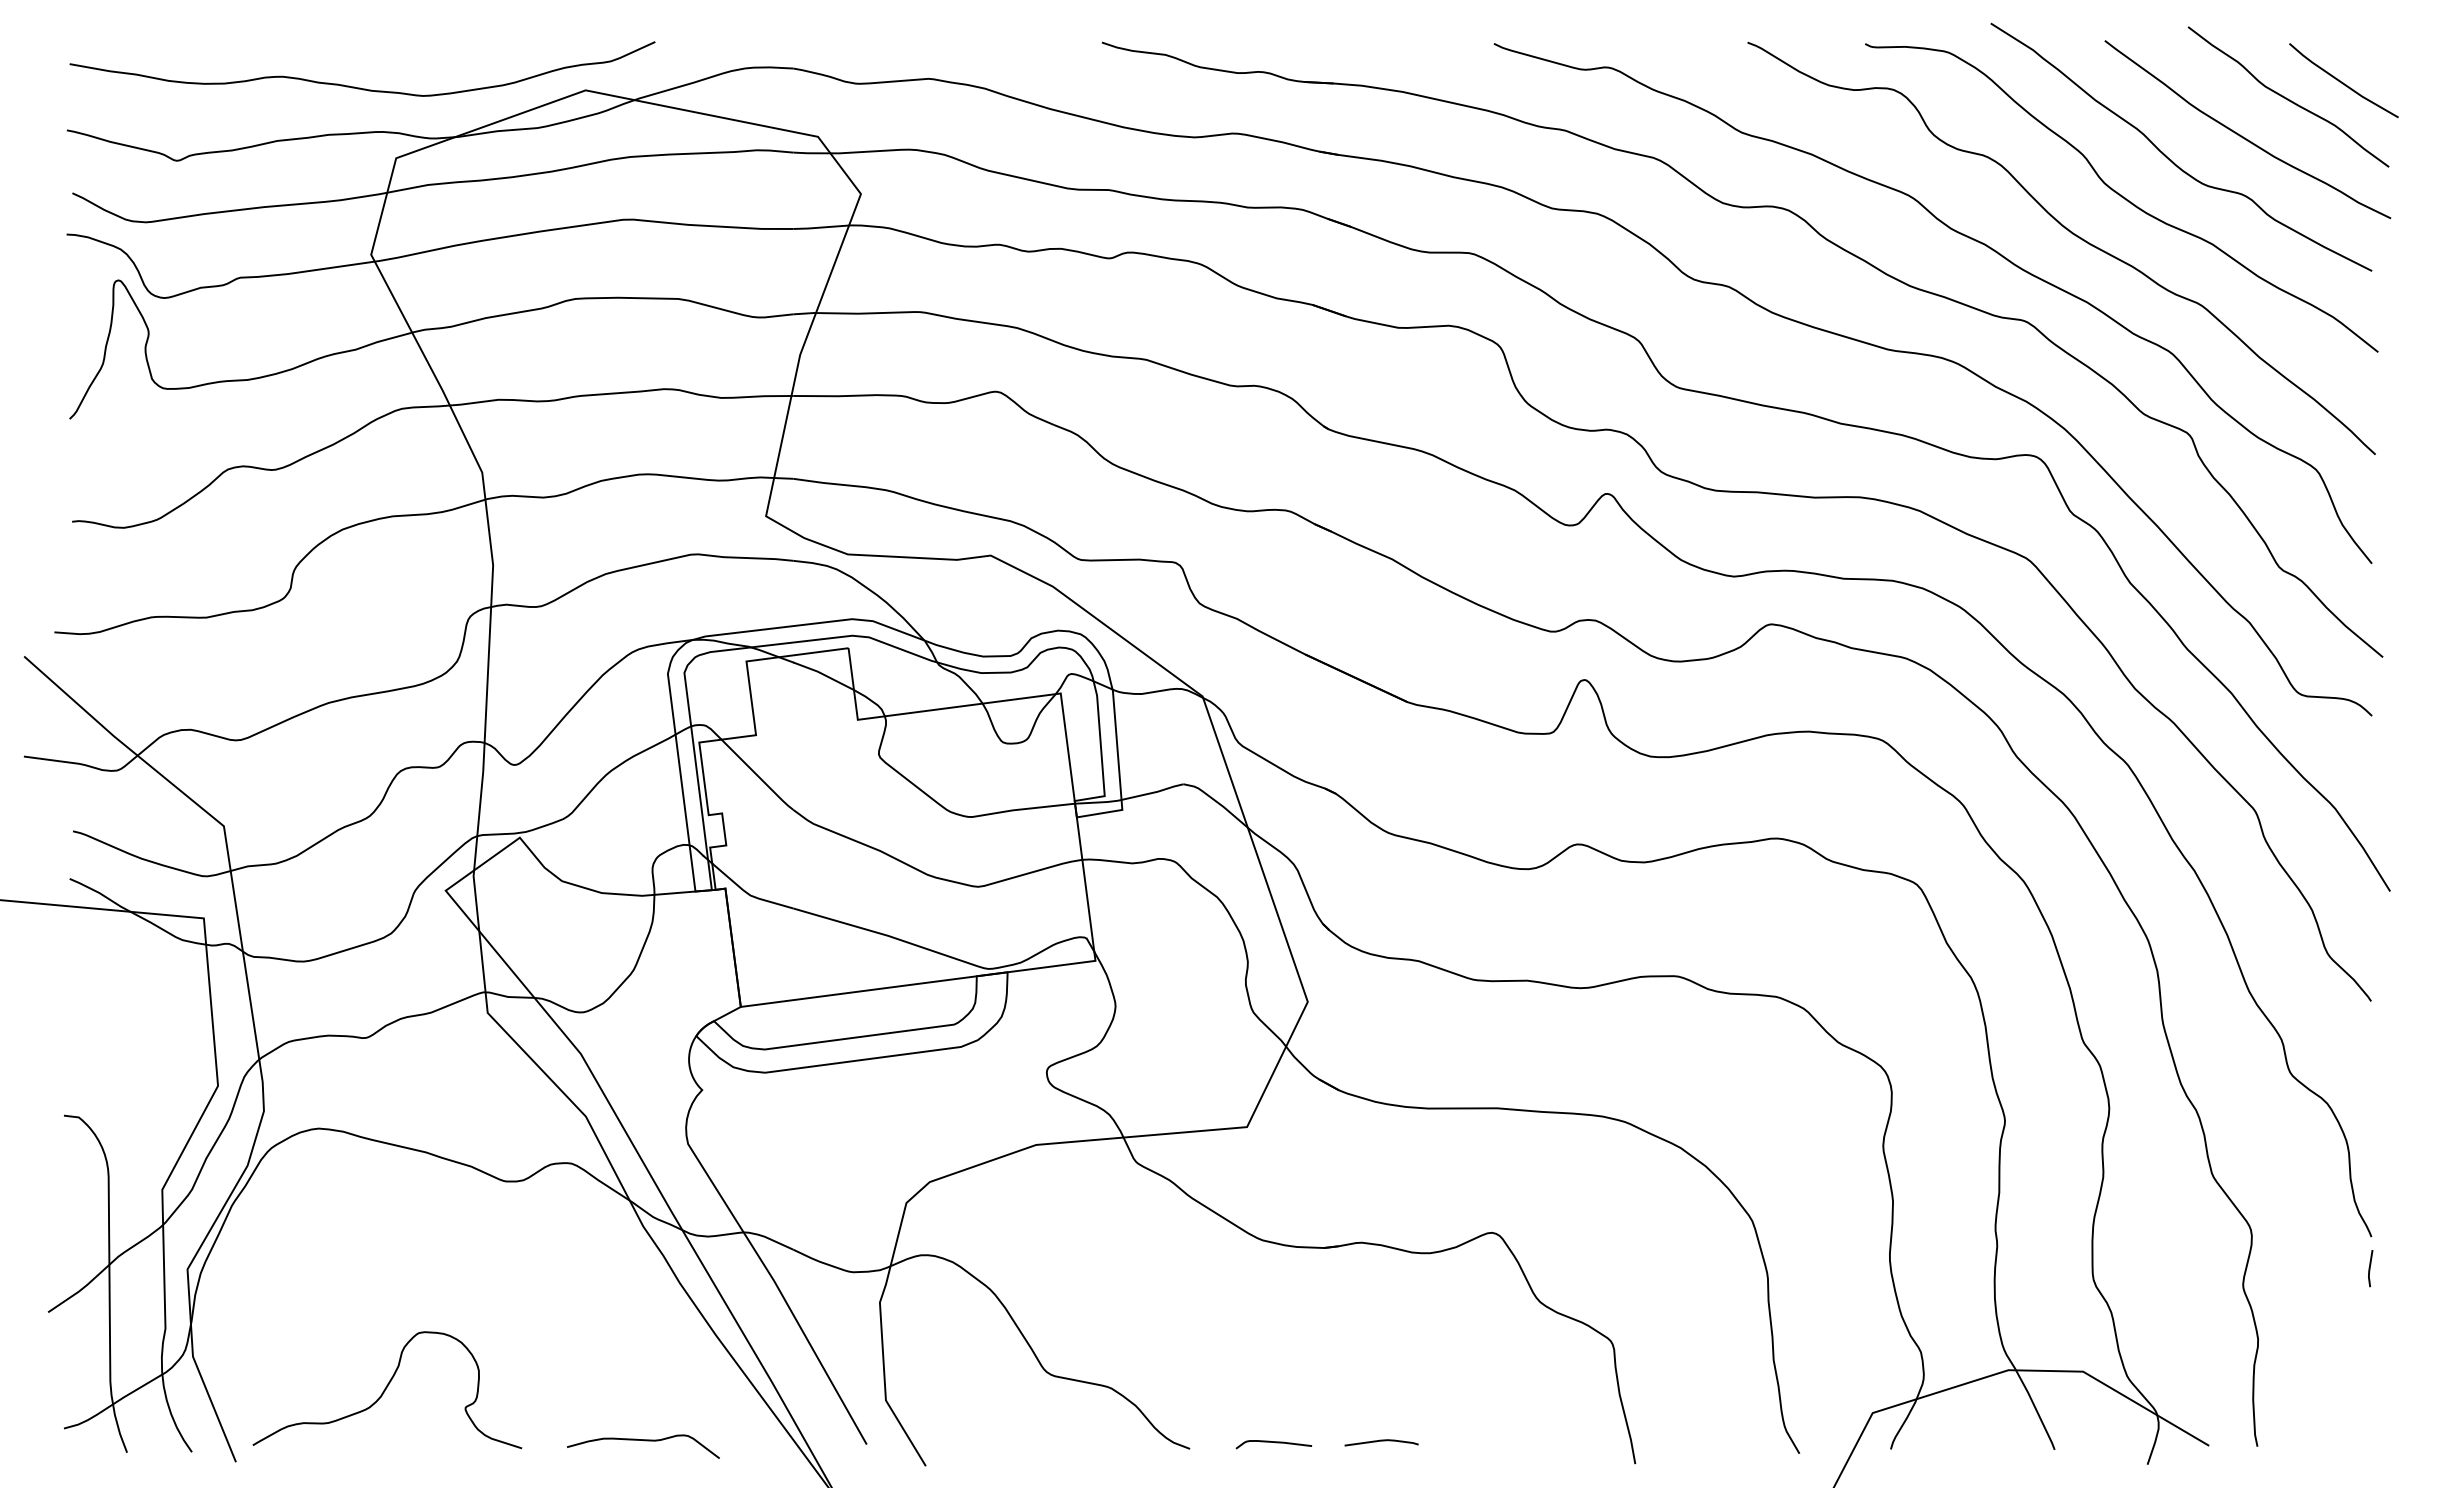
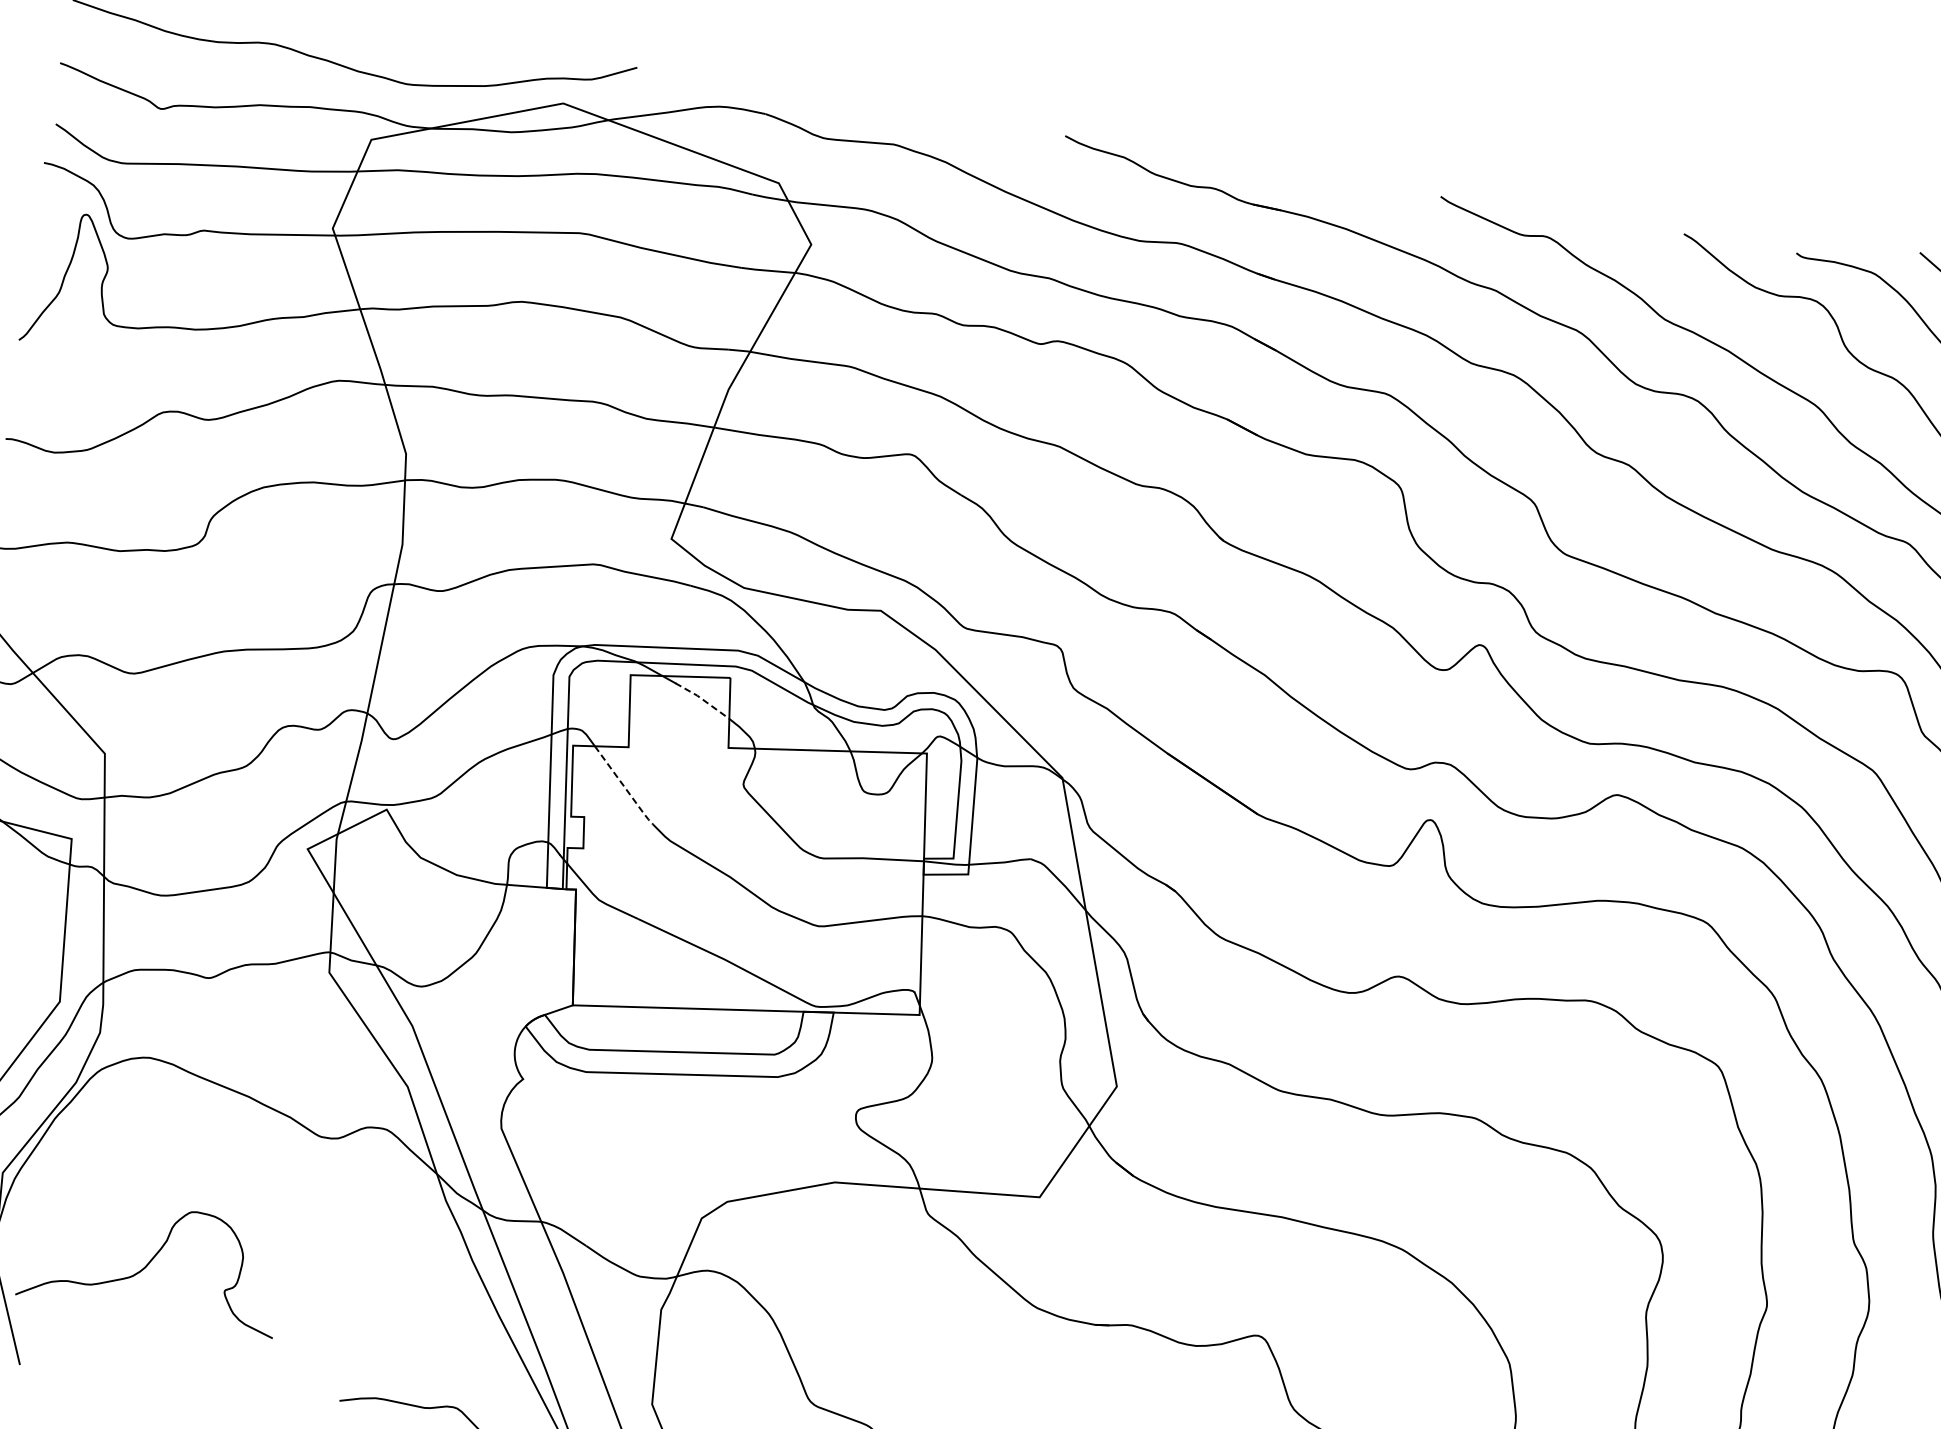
line: (823, 674) -> (702, 699), solid -> dashed
line: (758, 776) -> (624, 787), solid -> dashed
curve: (386, 1389) -> (151, 1261), moved

